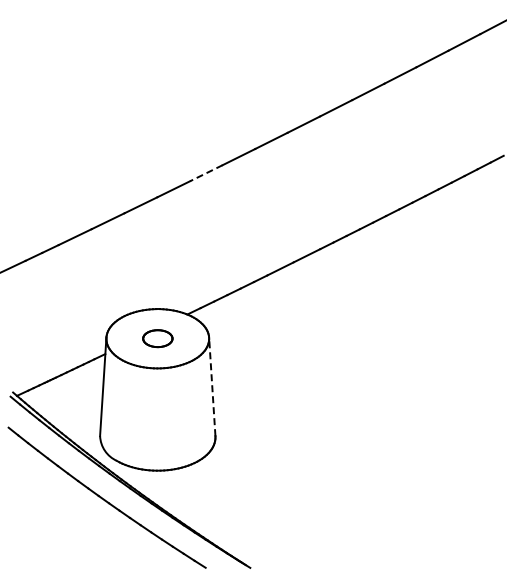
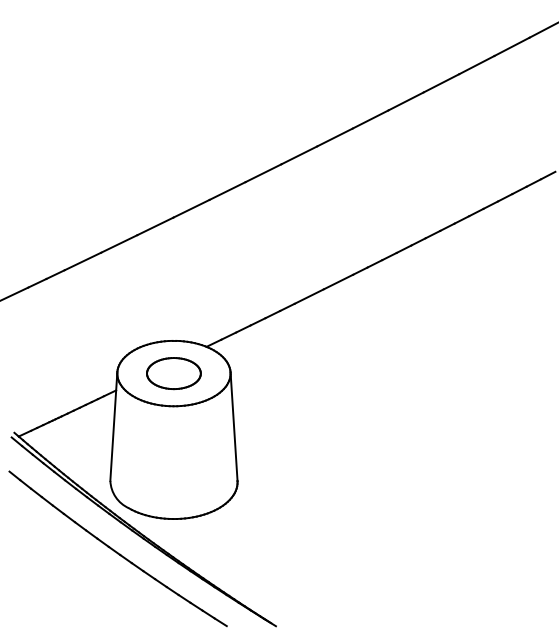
line: (205, 173) -> (226, 191), dashed -> solid
part: (157, 338) -> (173, 373), size x1.67
line: (212, 386) -> (234, 426), dashed -> solid

